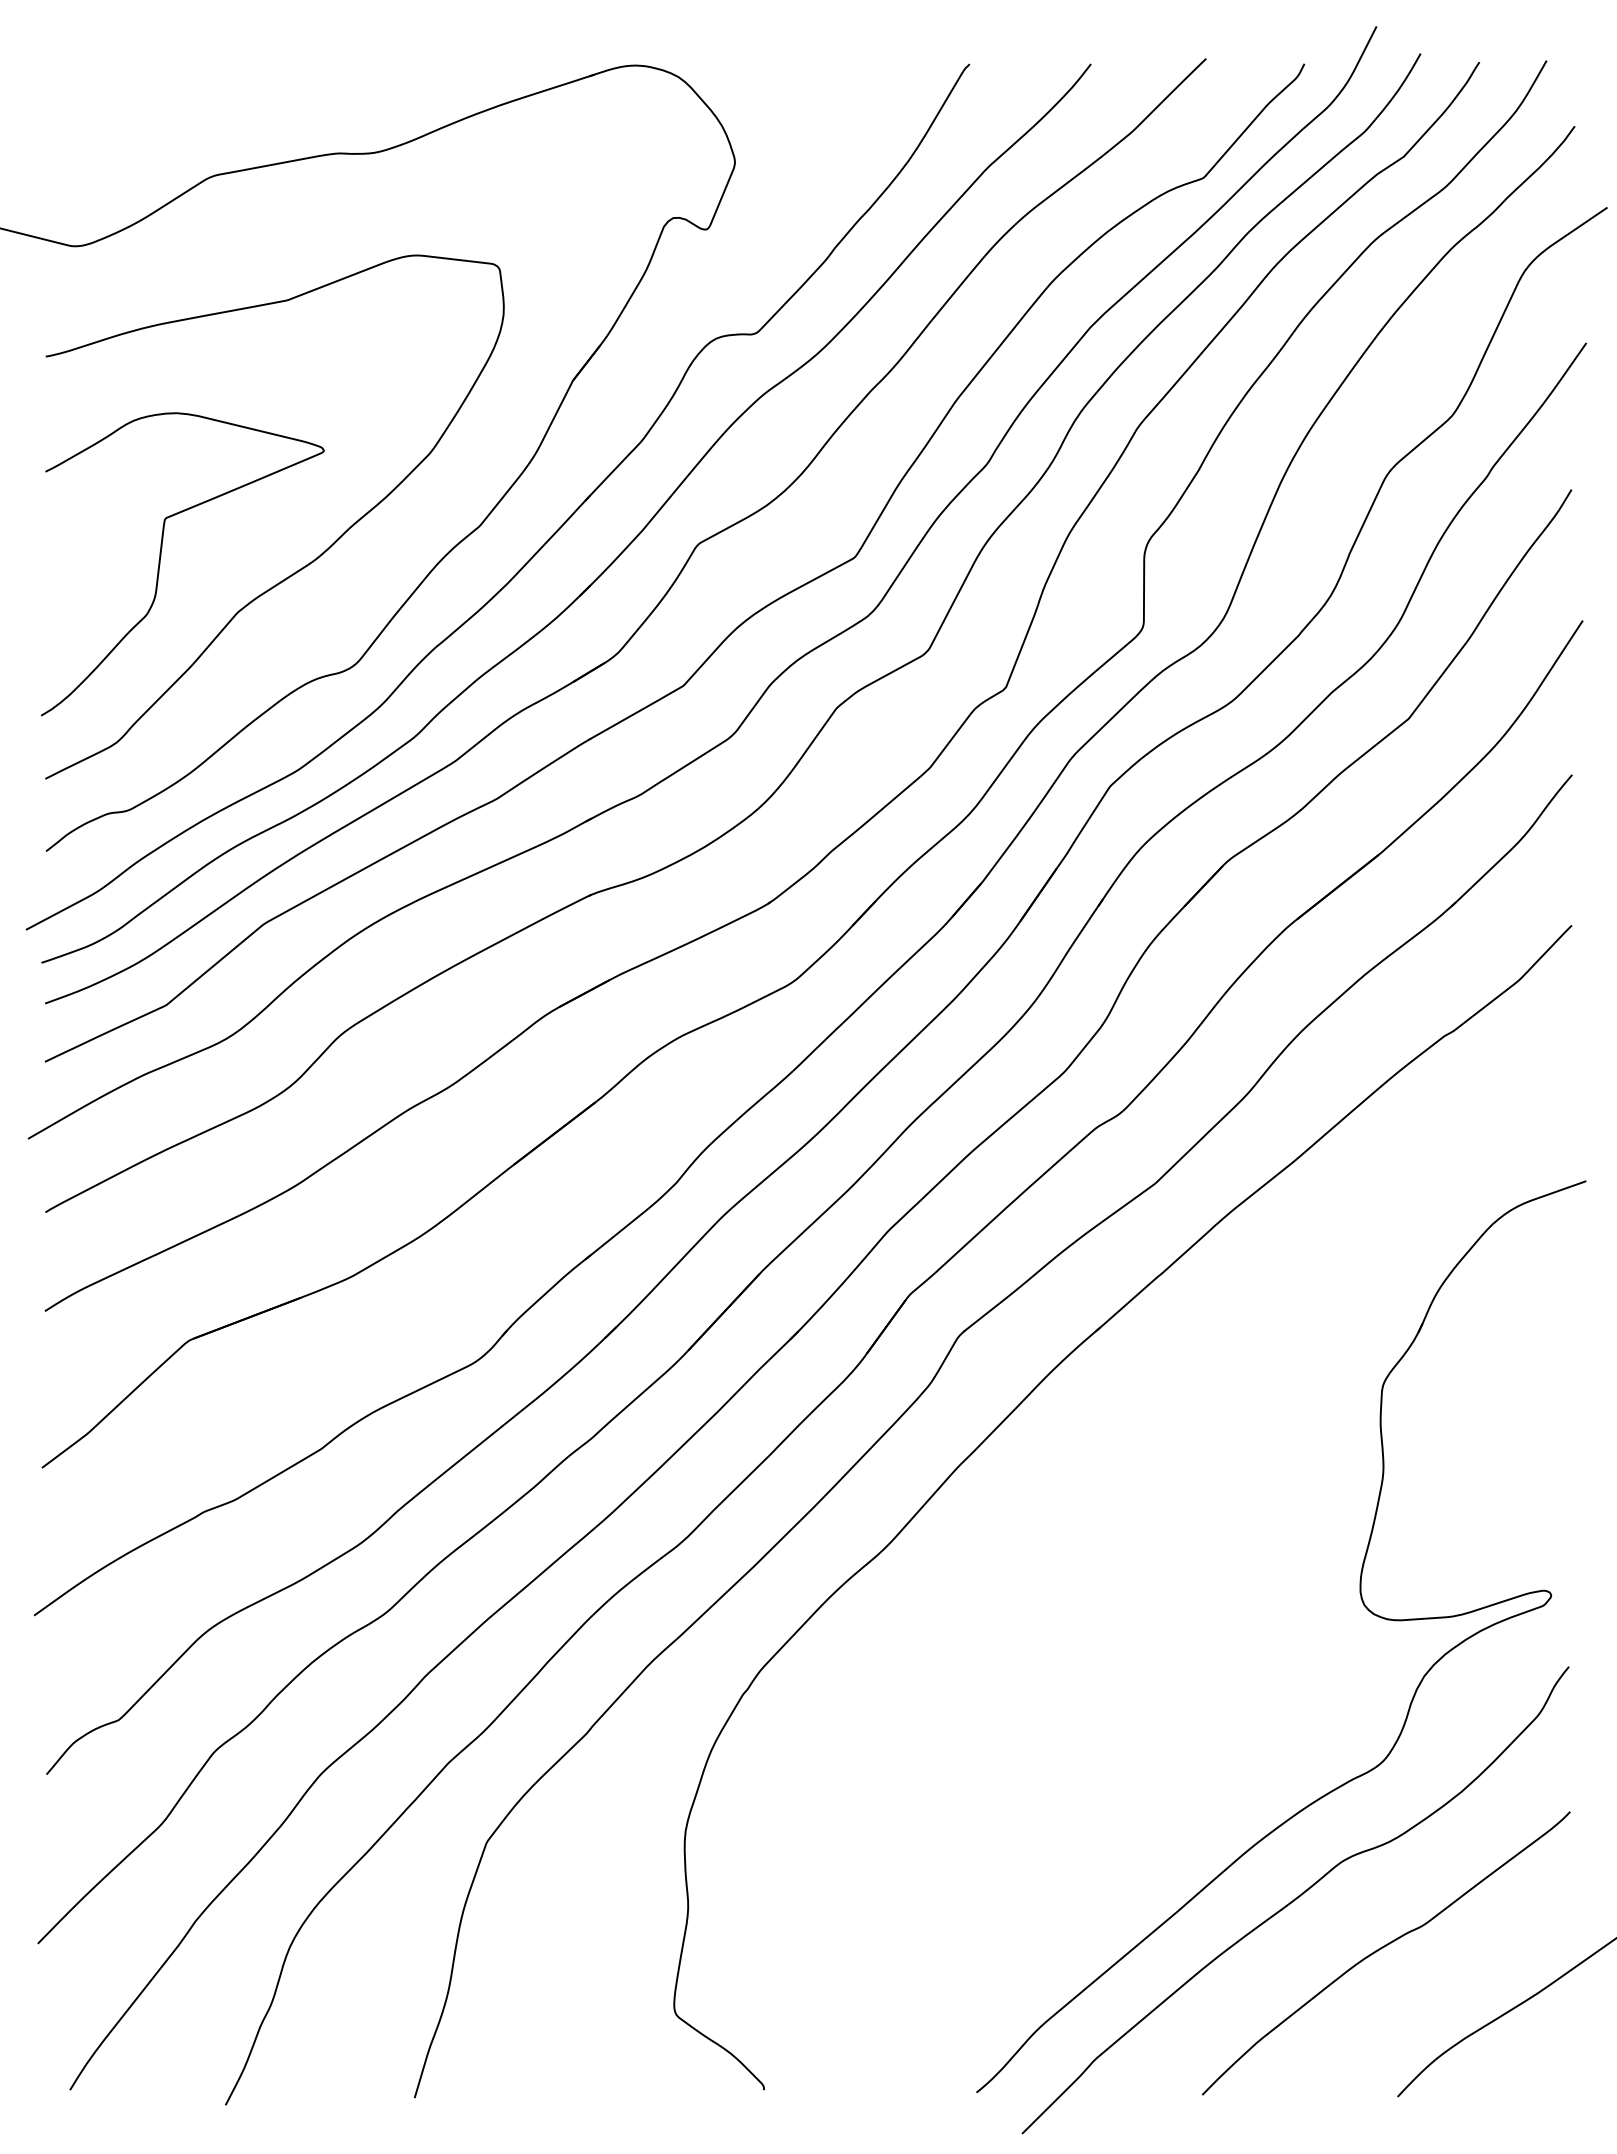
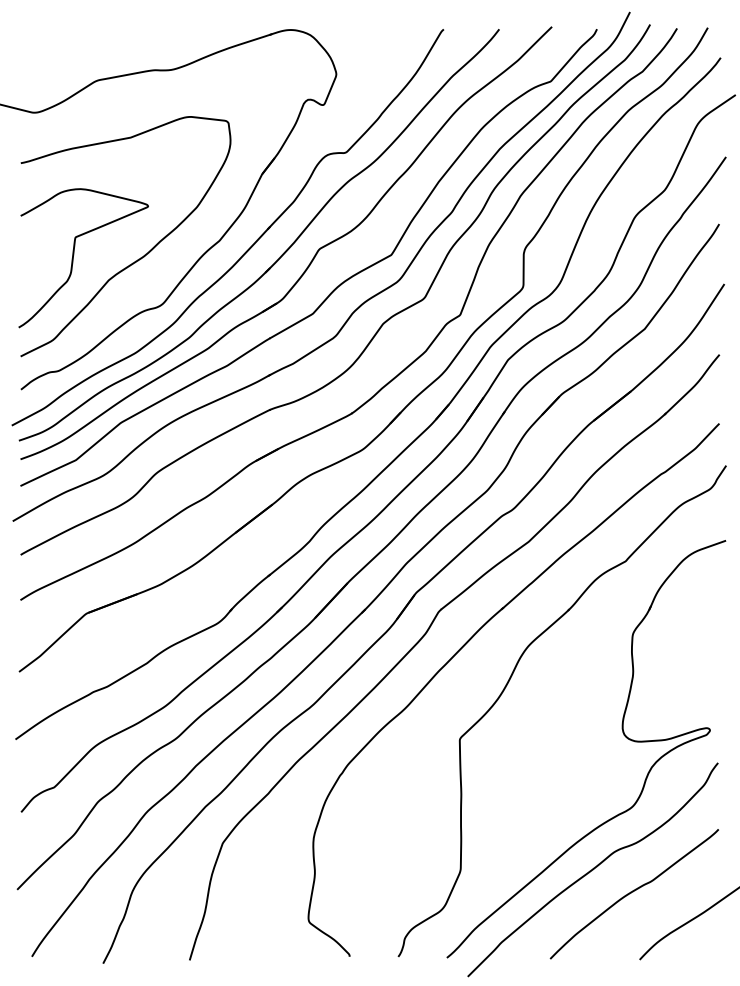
part: (1115, 1486) -> (510, 680), added

